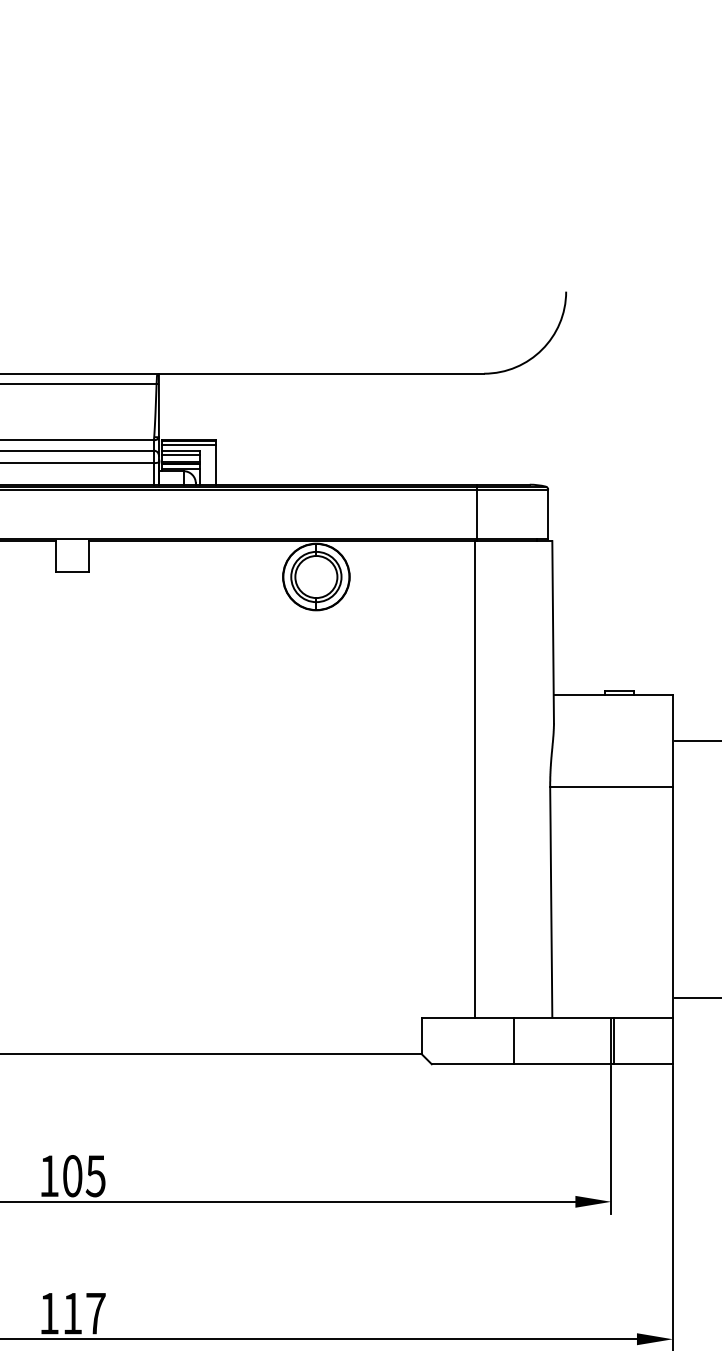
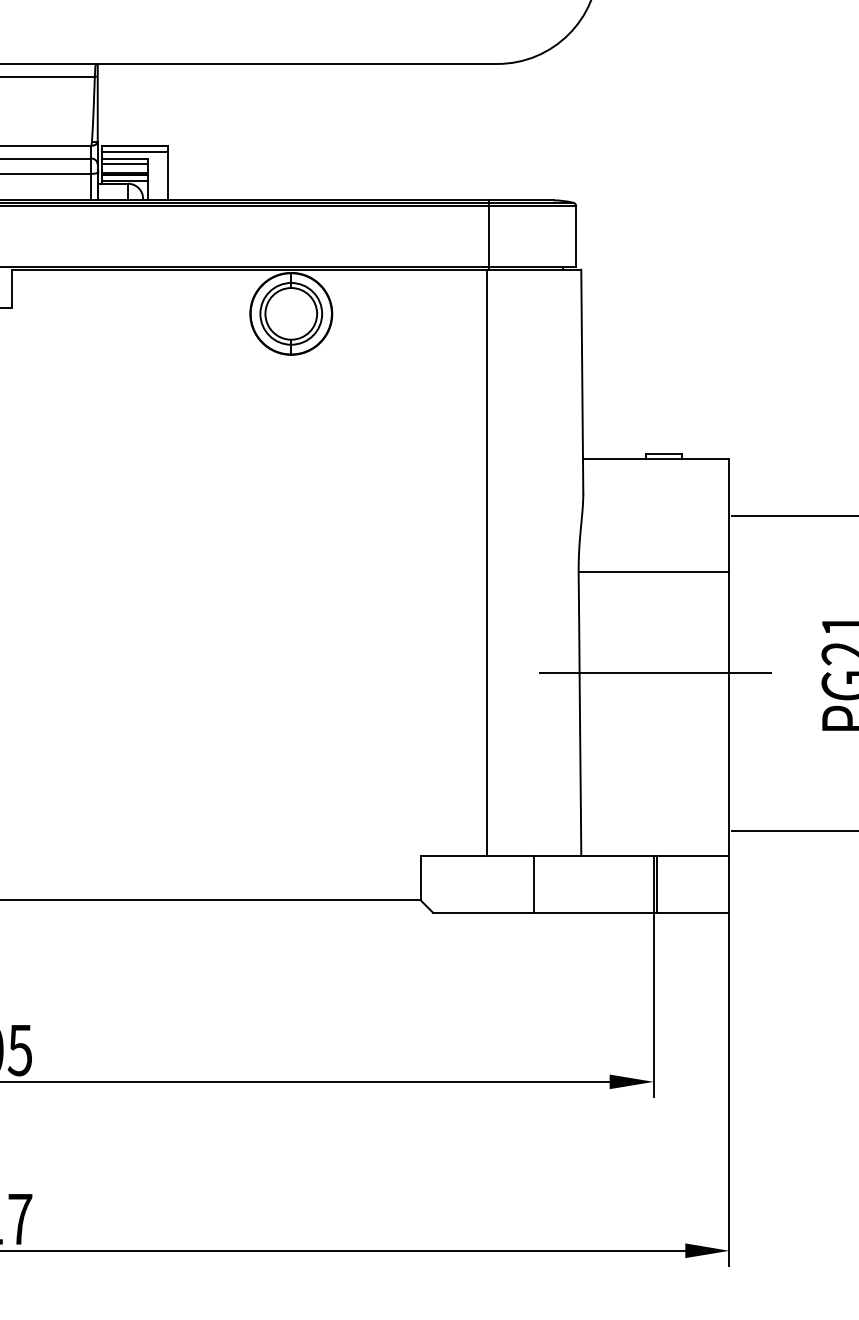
line: (612, 869) -> (655, 673), added

